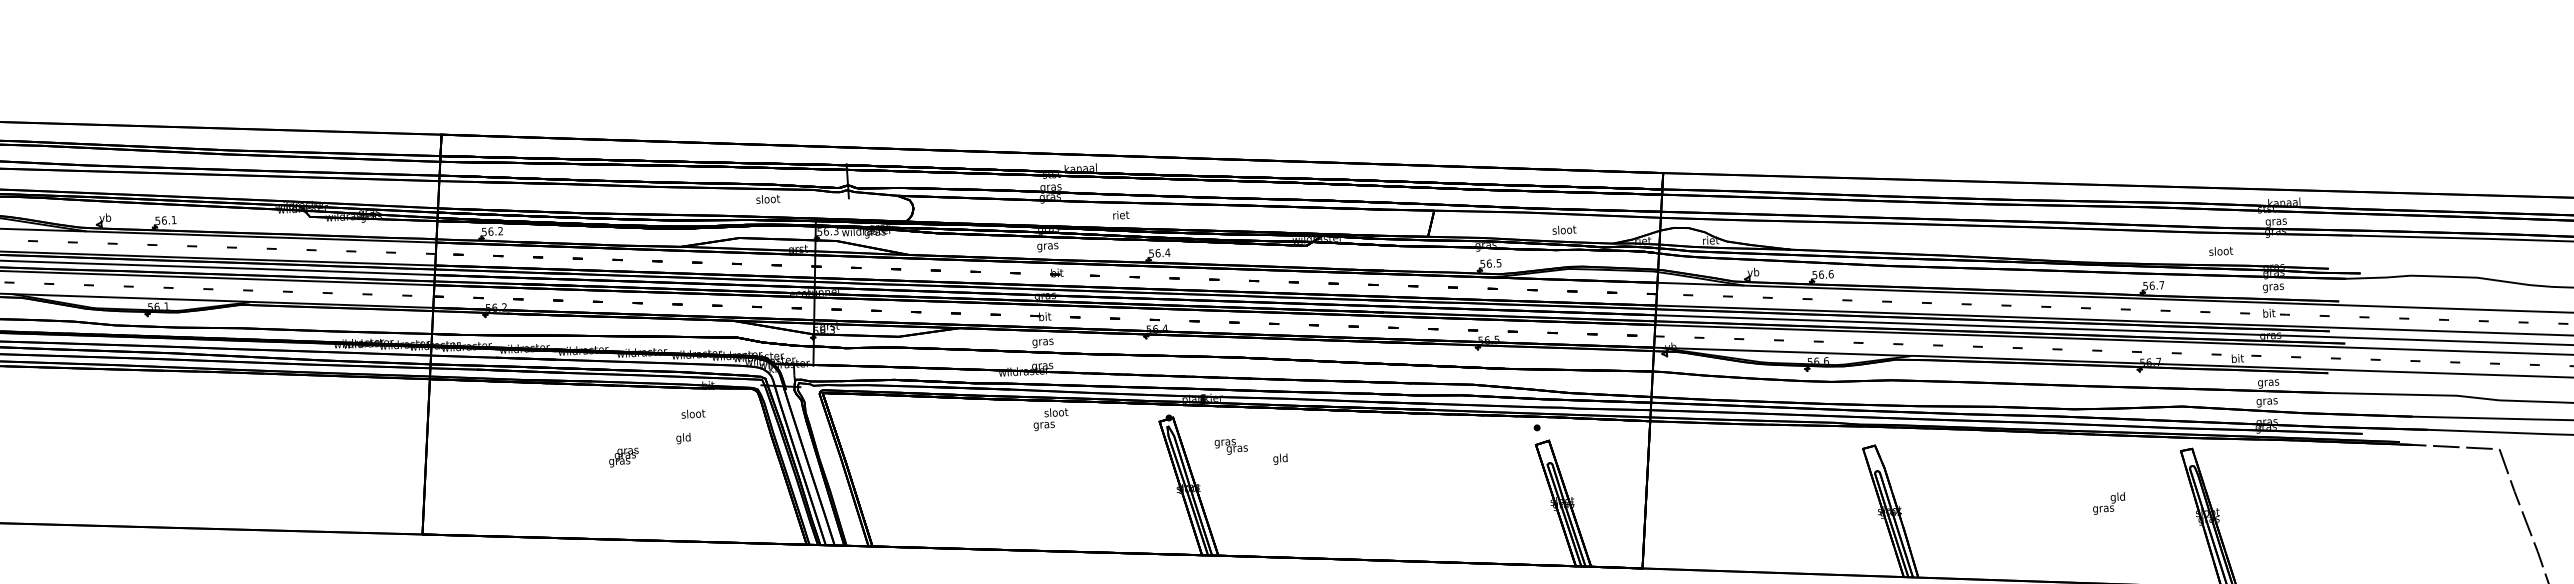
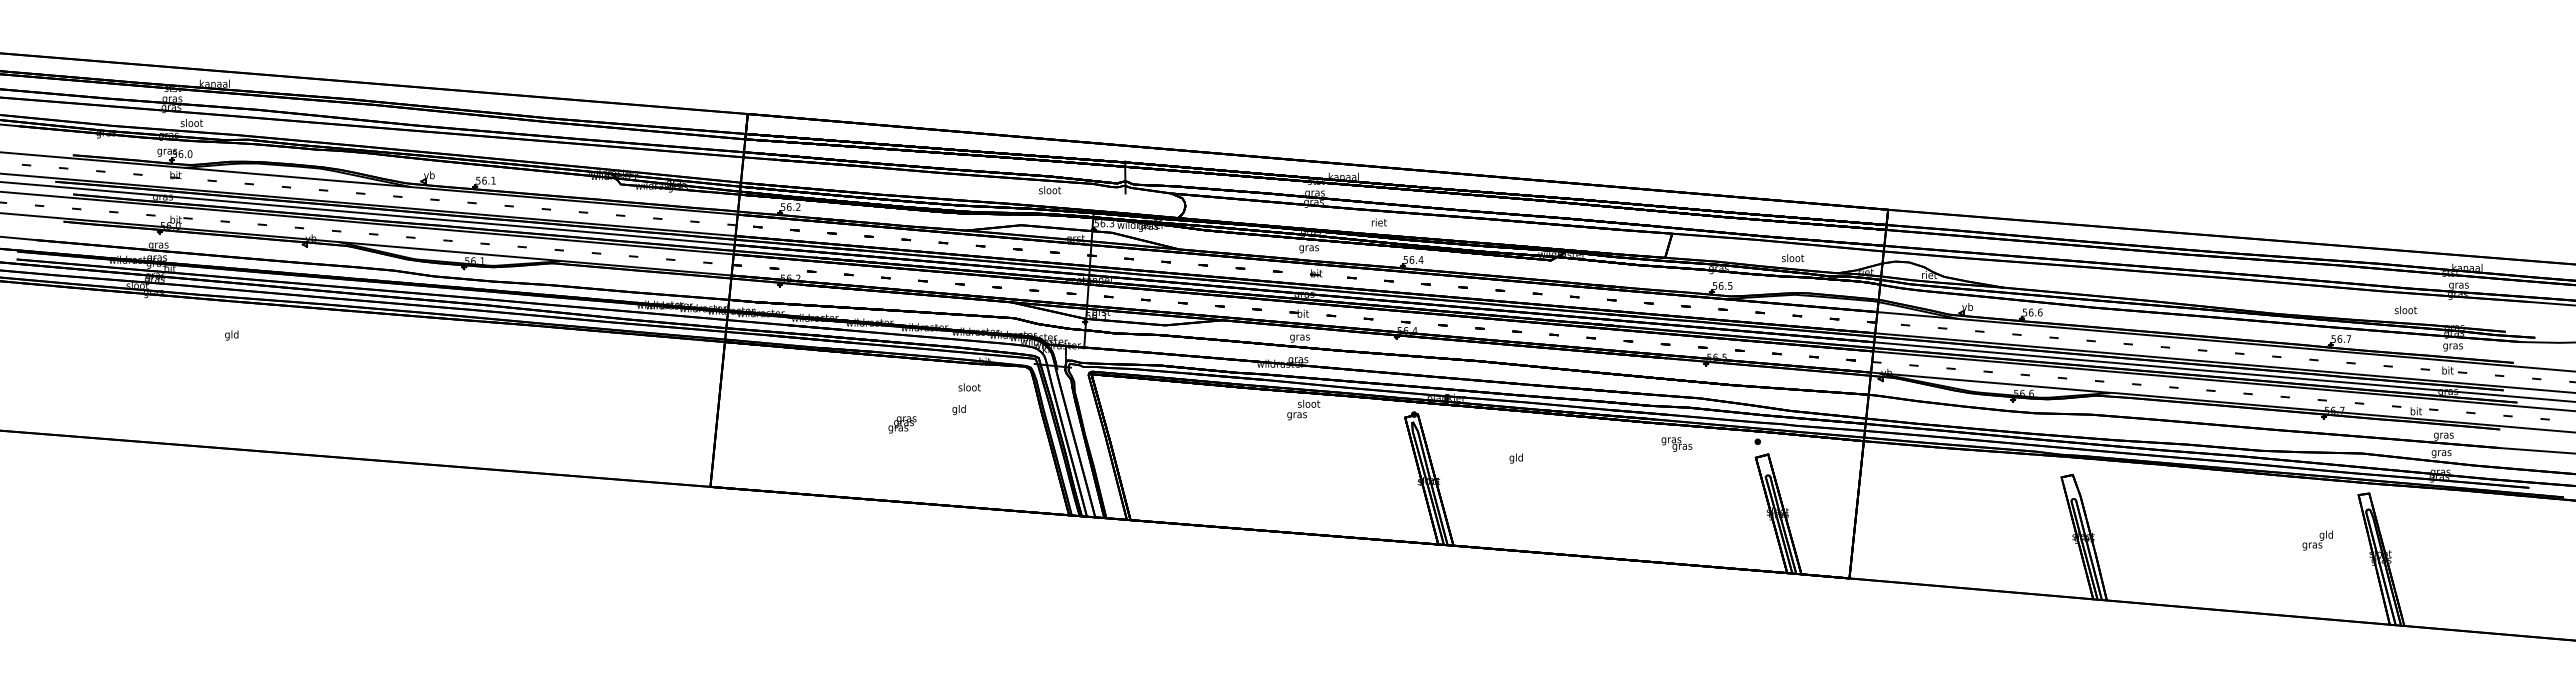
text: (1230, 446) -> (1676, 444), moved
text: (2108, 503) -> (2317, 540), moved

